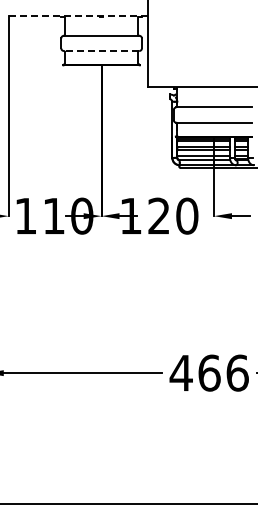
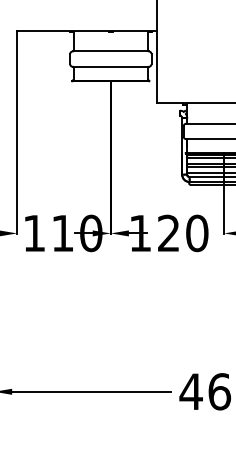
line: (78, 15) -> (87, 30), dashed -> solid
line: (101, 51) -> (110, 67), dashed -> solid

